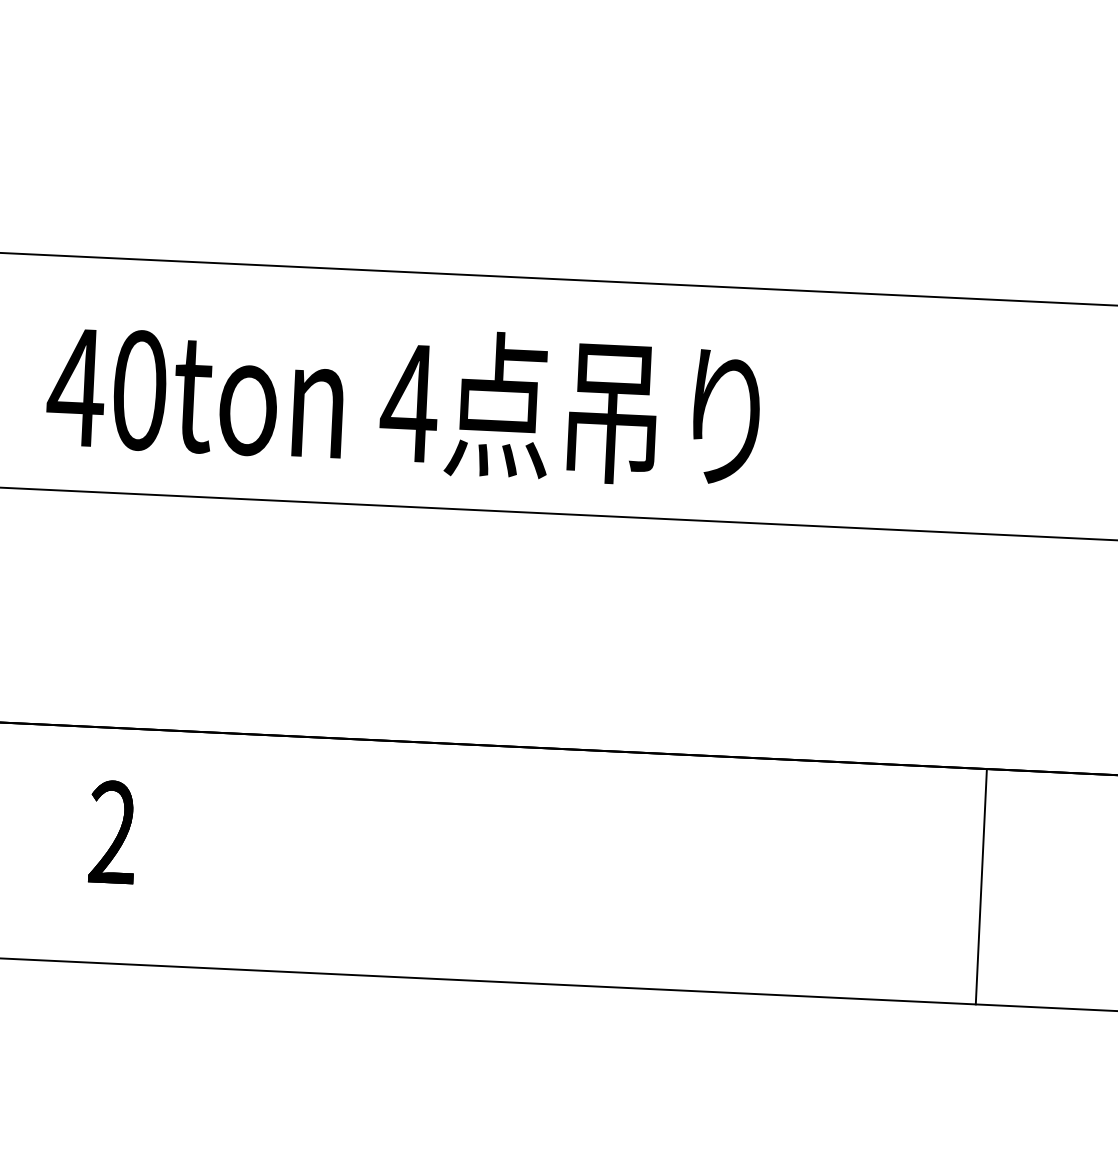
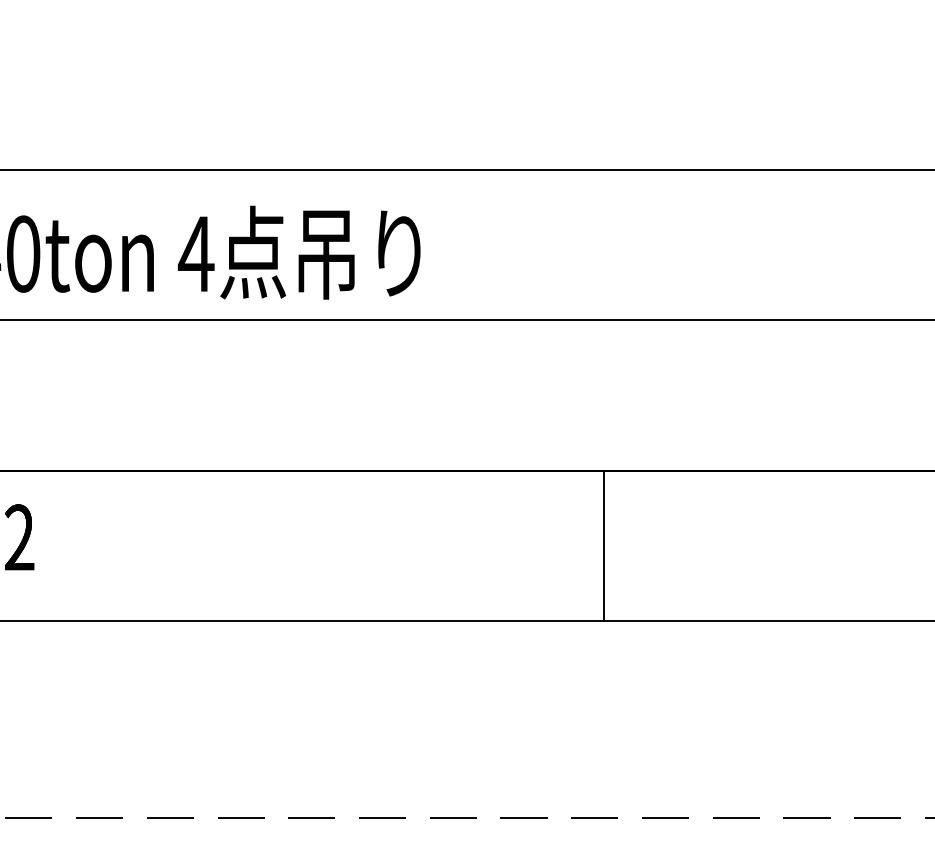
line: (981, 885) -> (603, 545), moved

